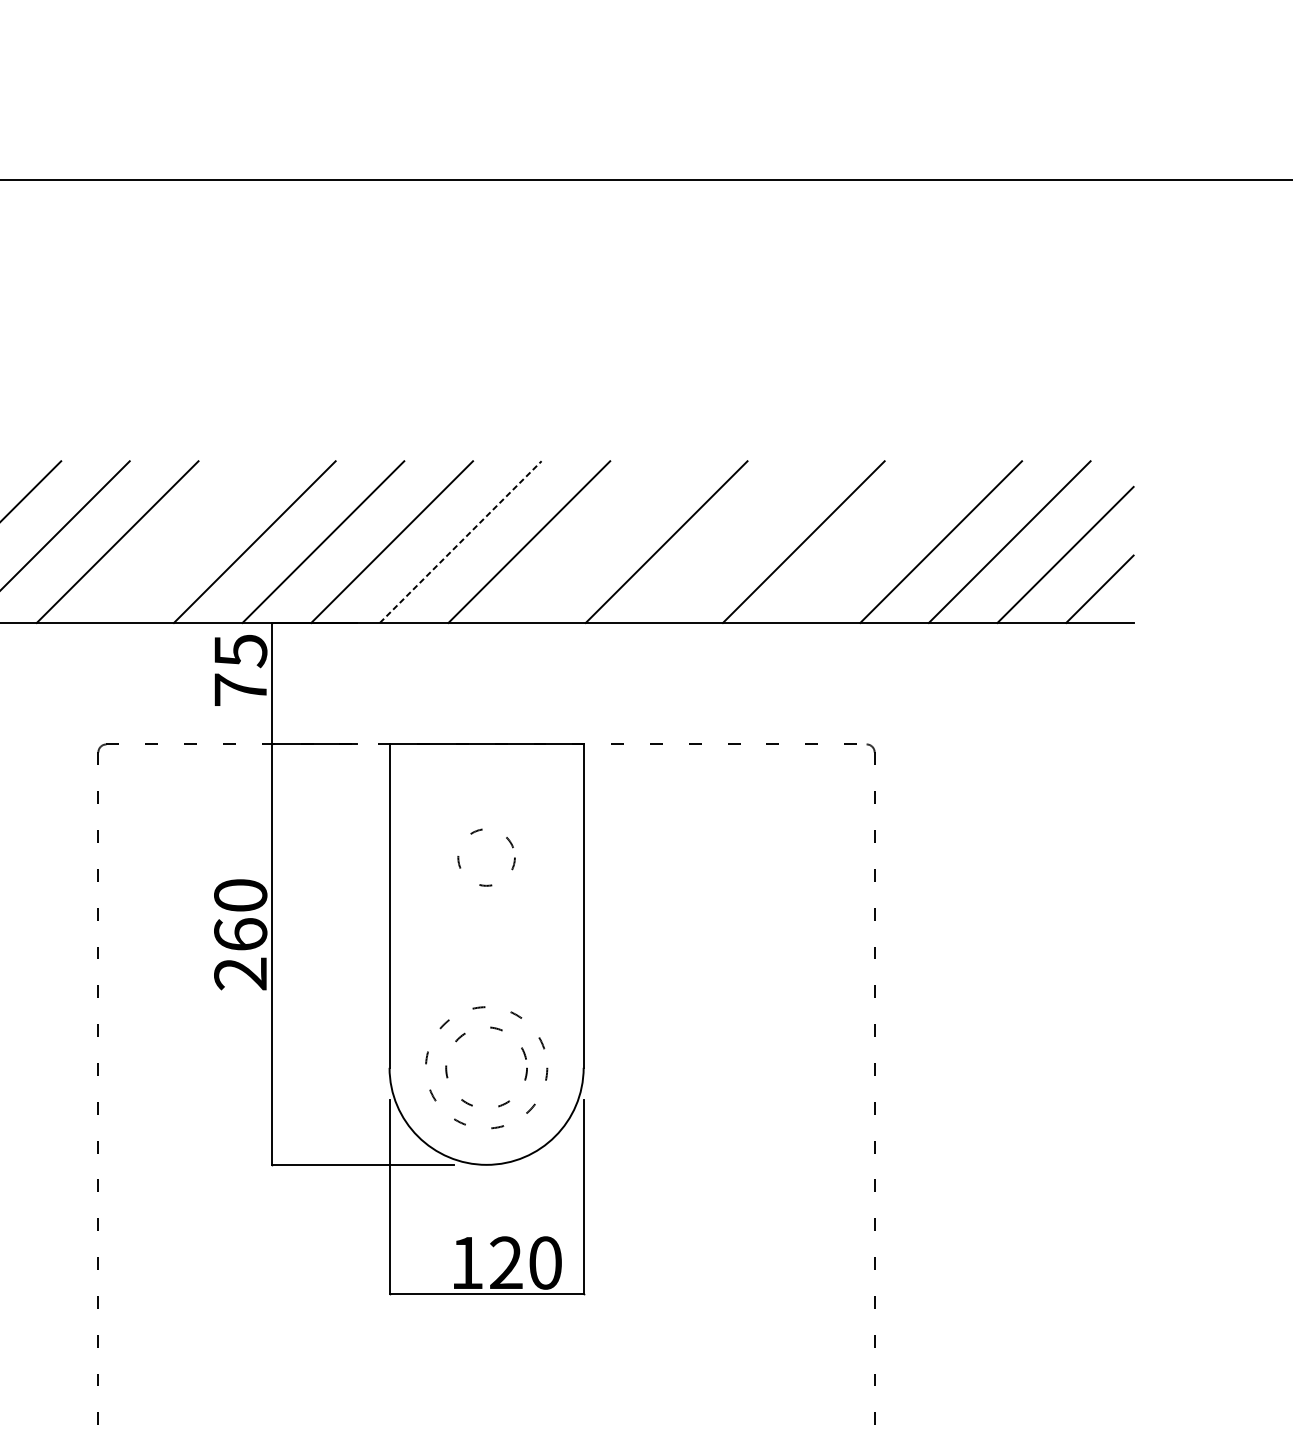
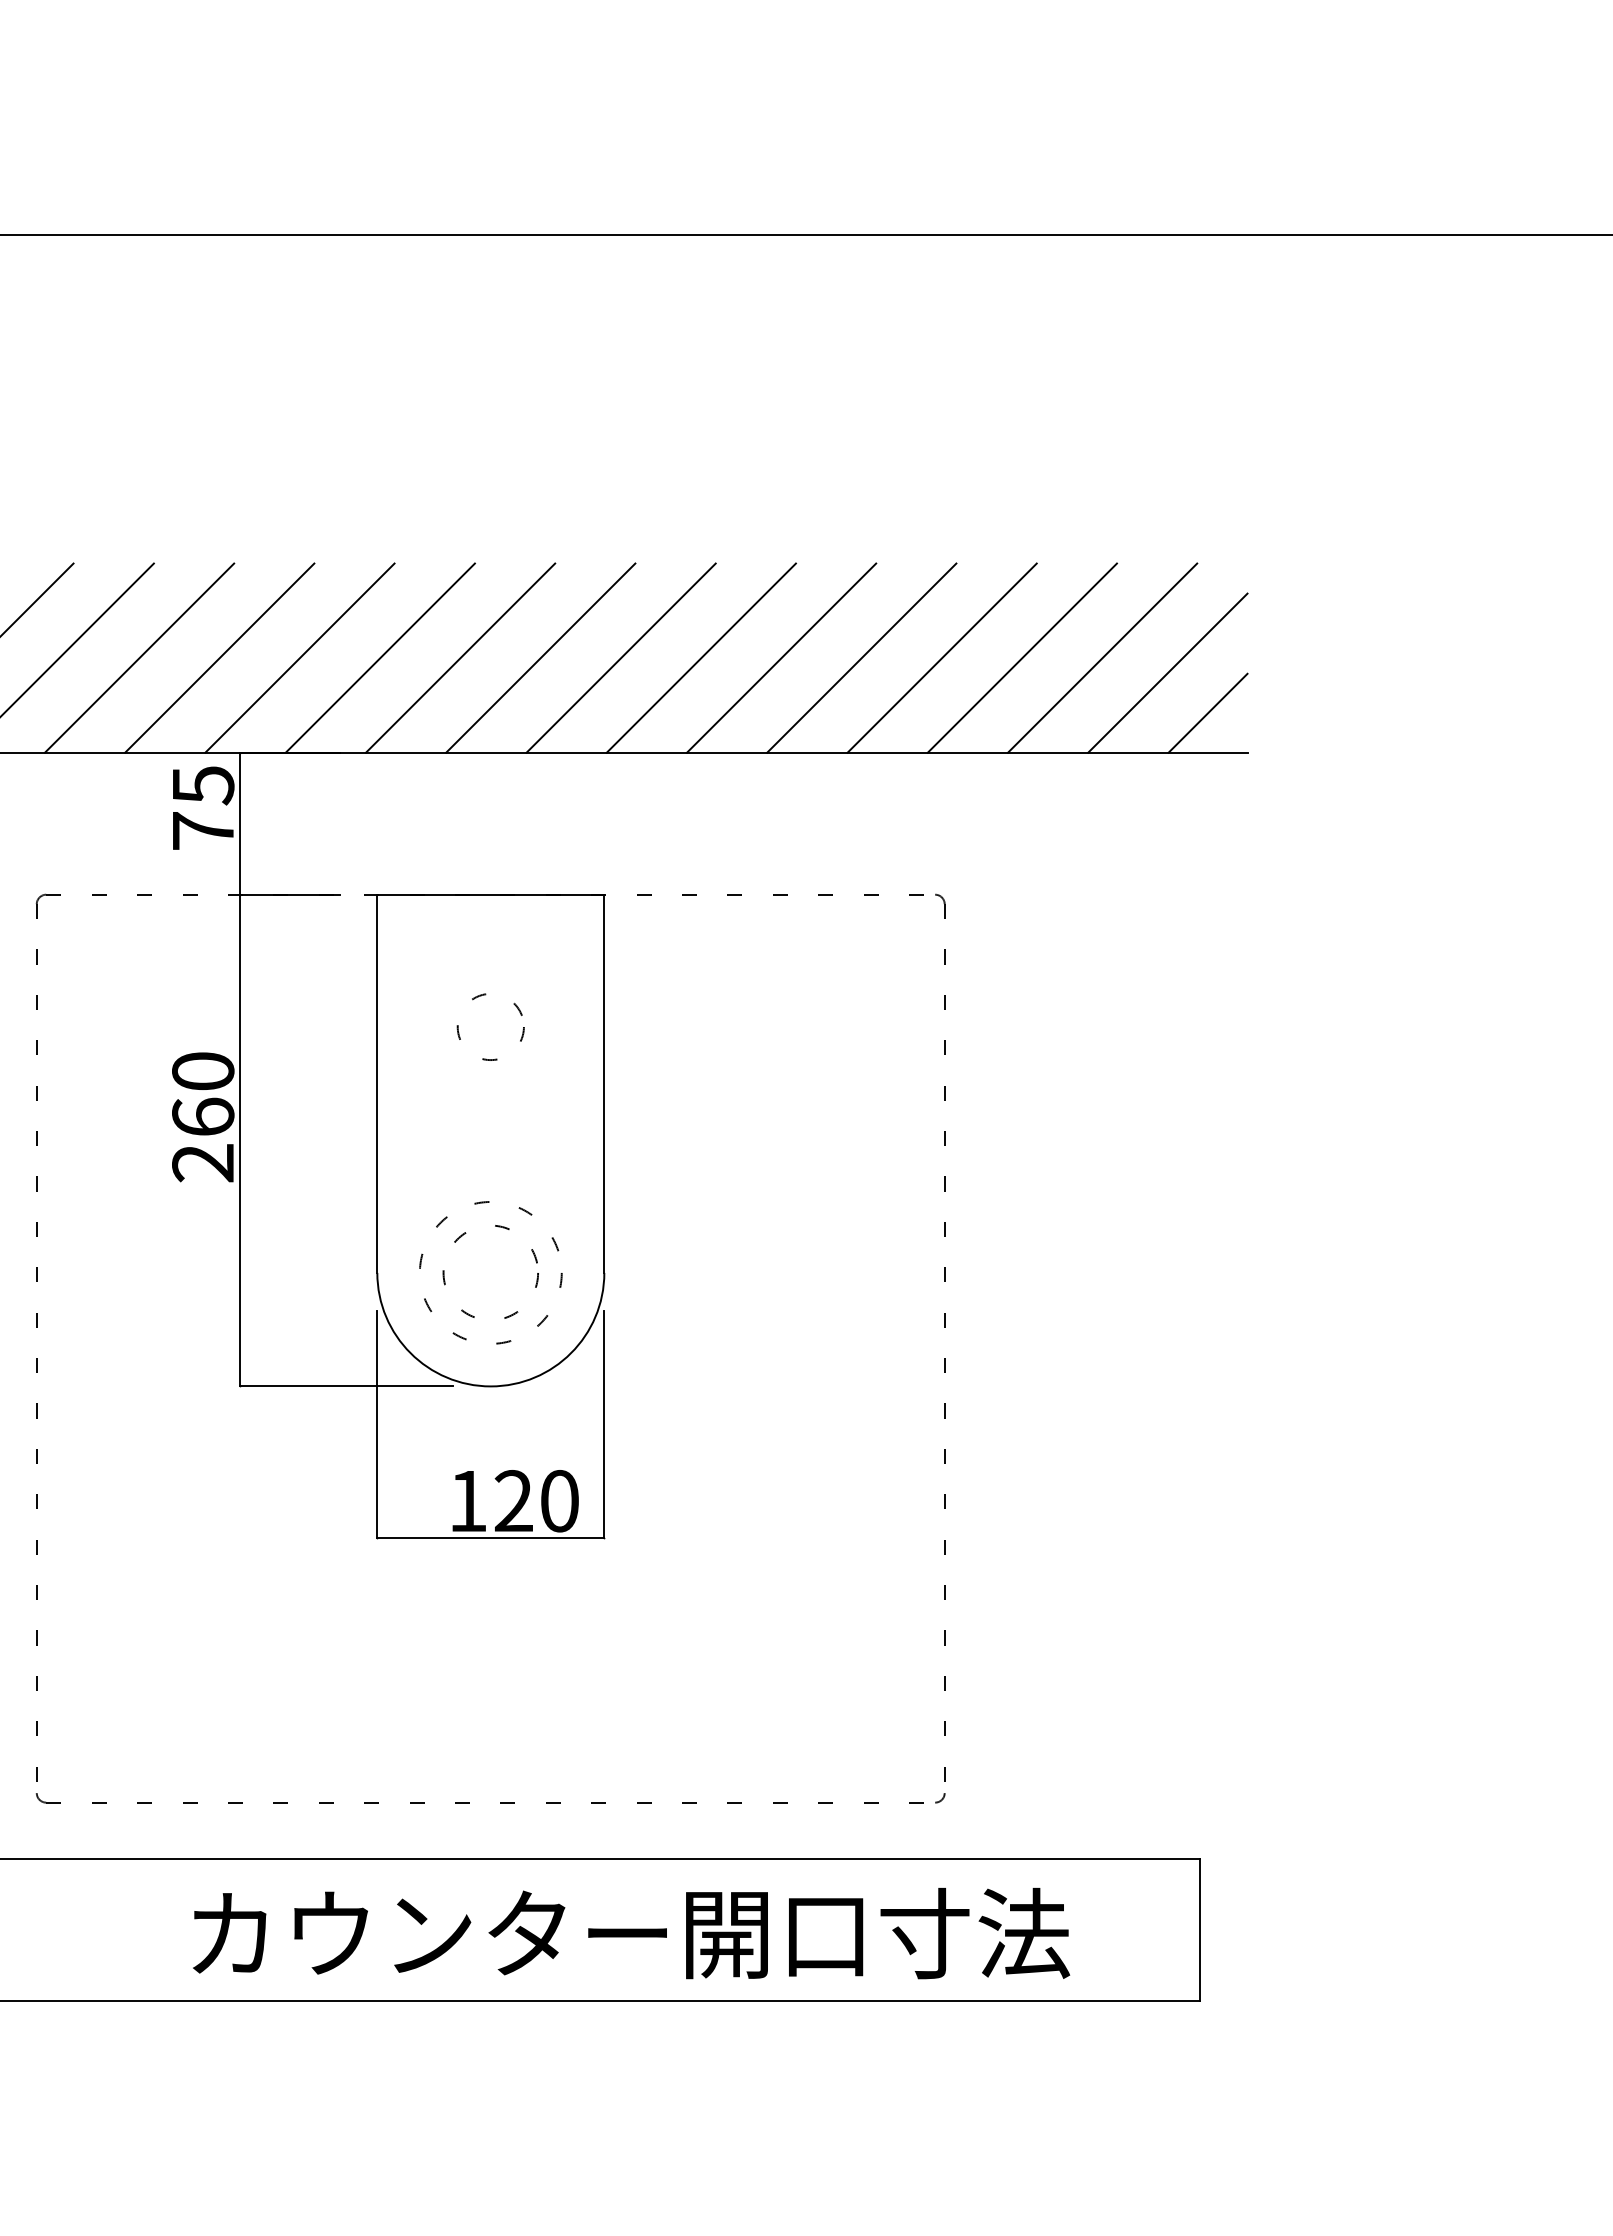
line: (186, 541) -> (139, 657), added
line: (597, 541) -> (620, 657), added
line: (735, 541) -> (781, 657), added
line: (871, 541) -> (941, 657), added
line: (460, 542) -> (460, 658), dashed -> solid

